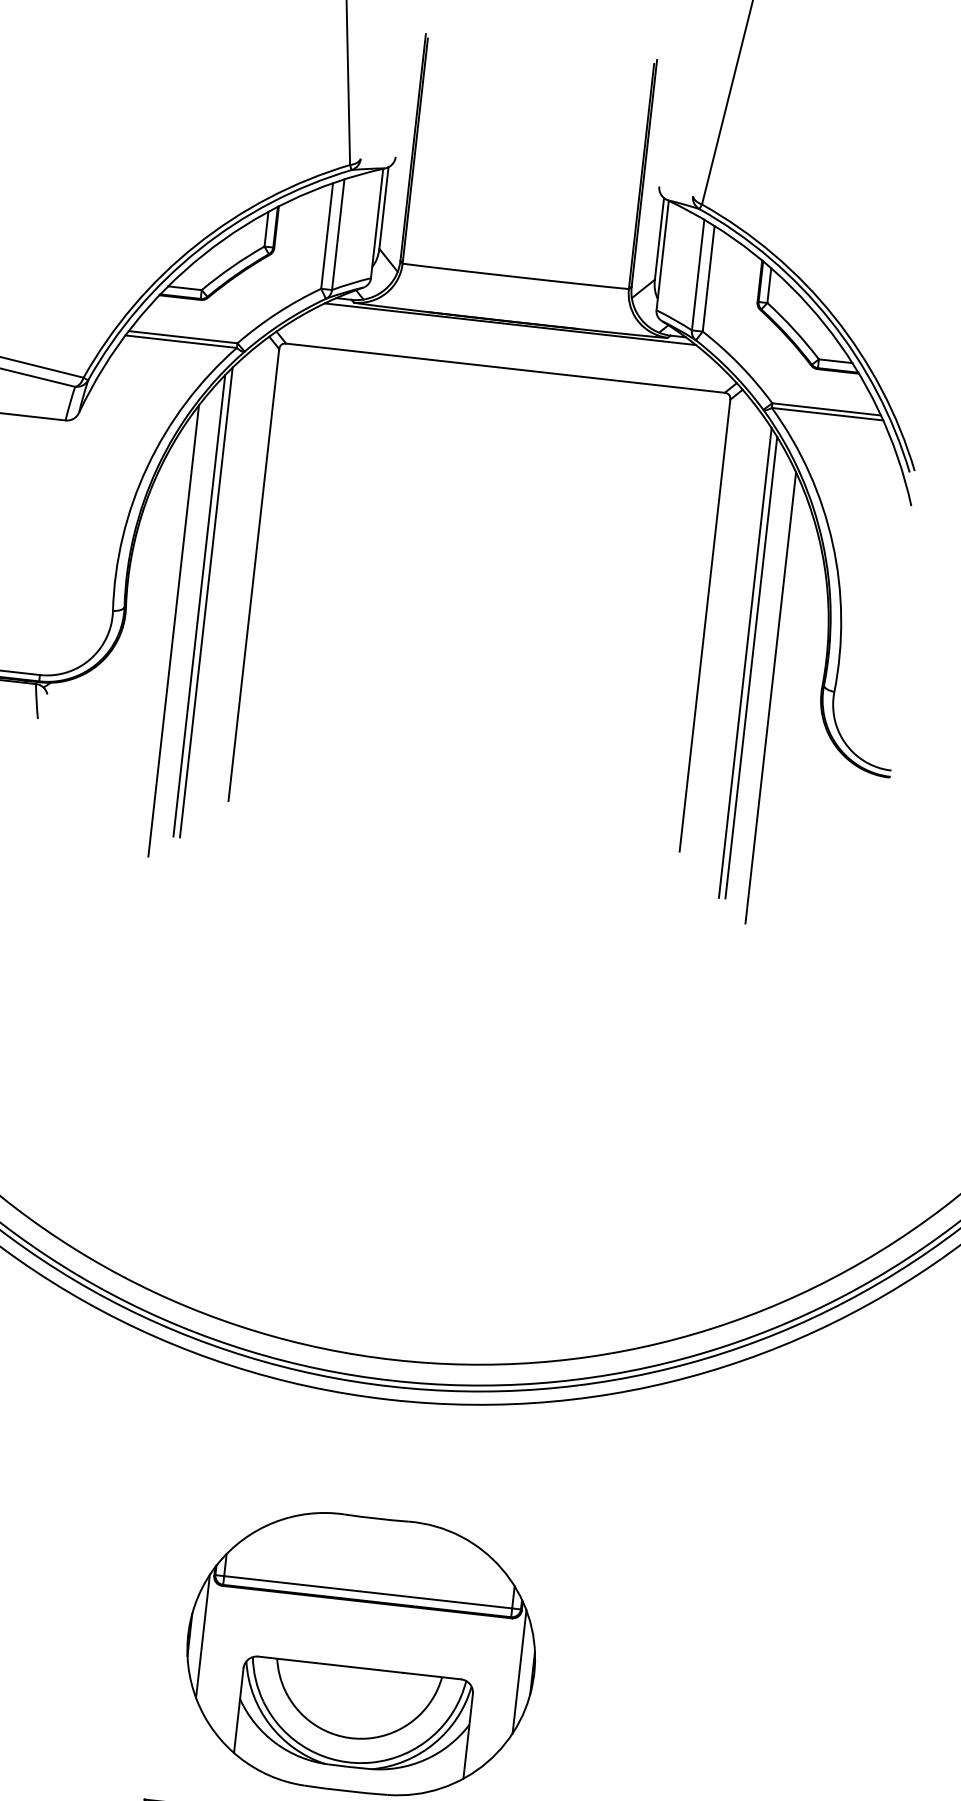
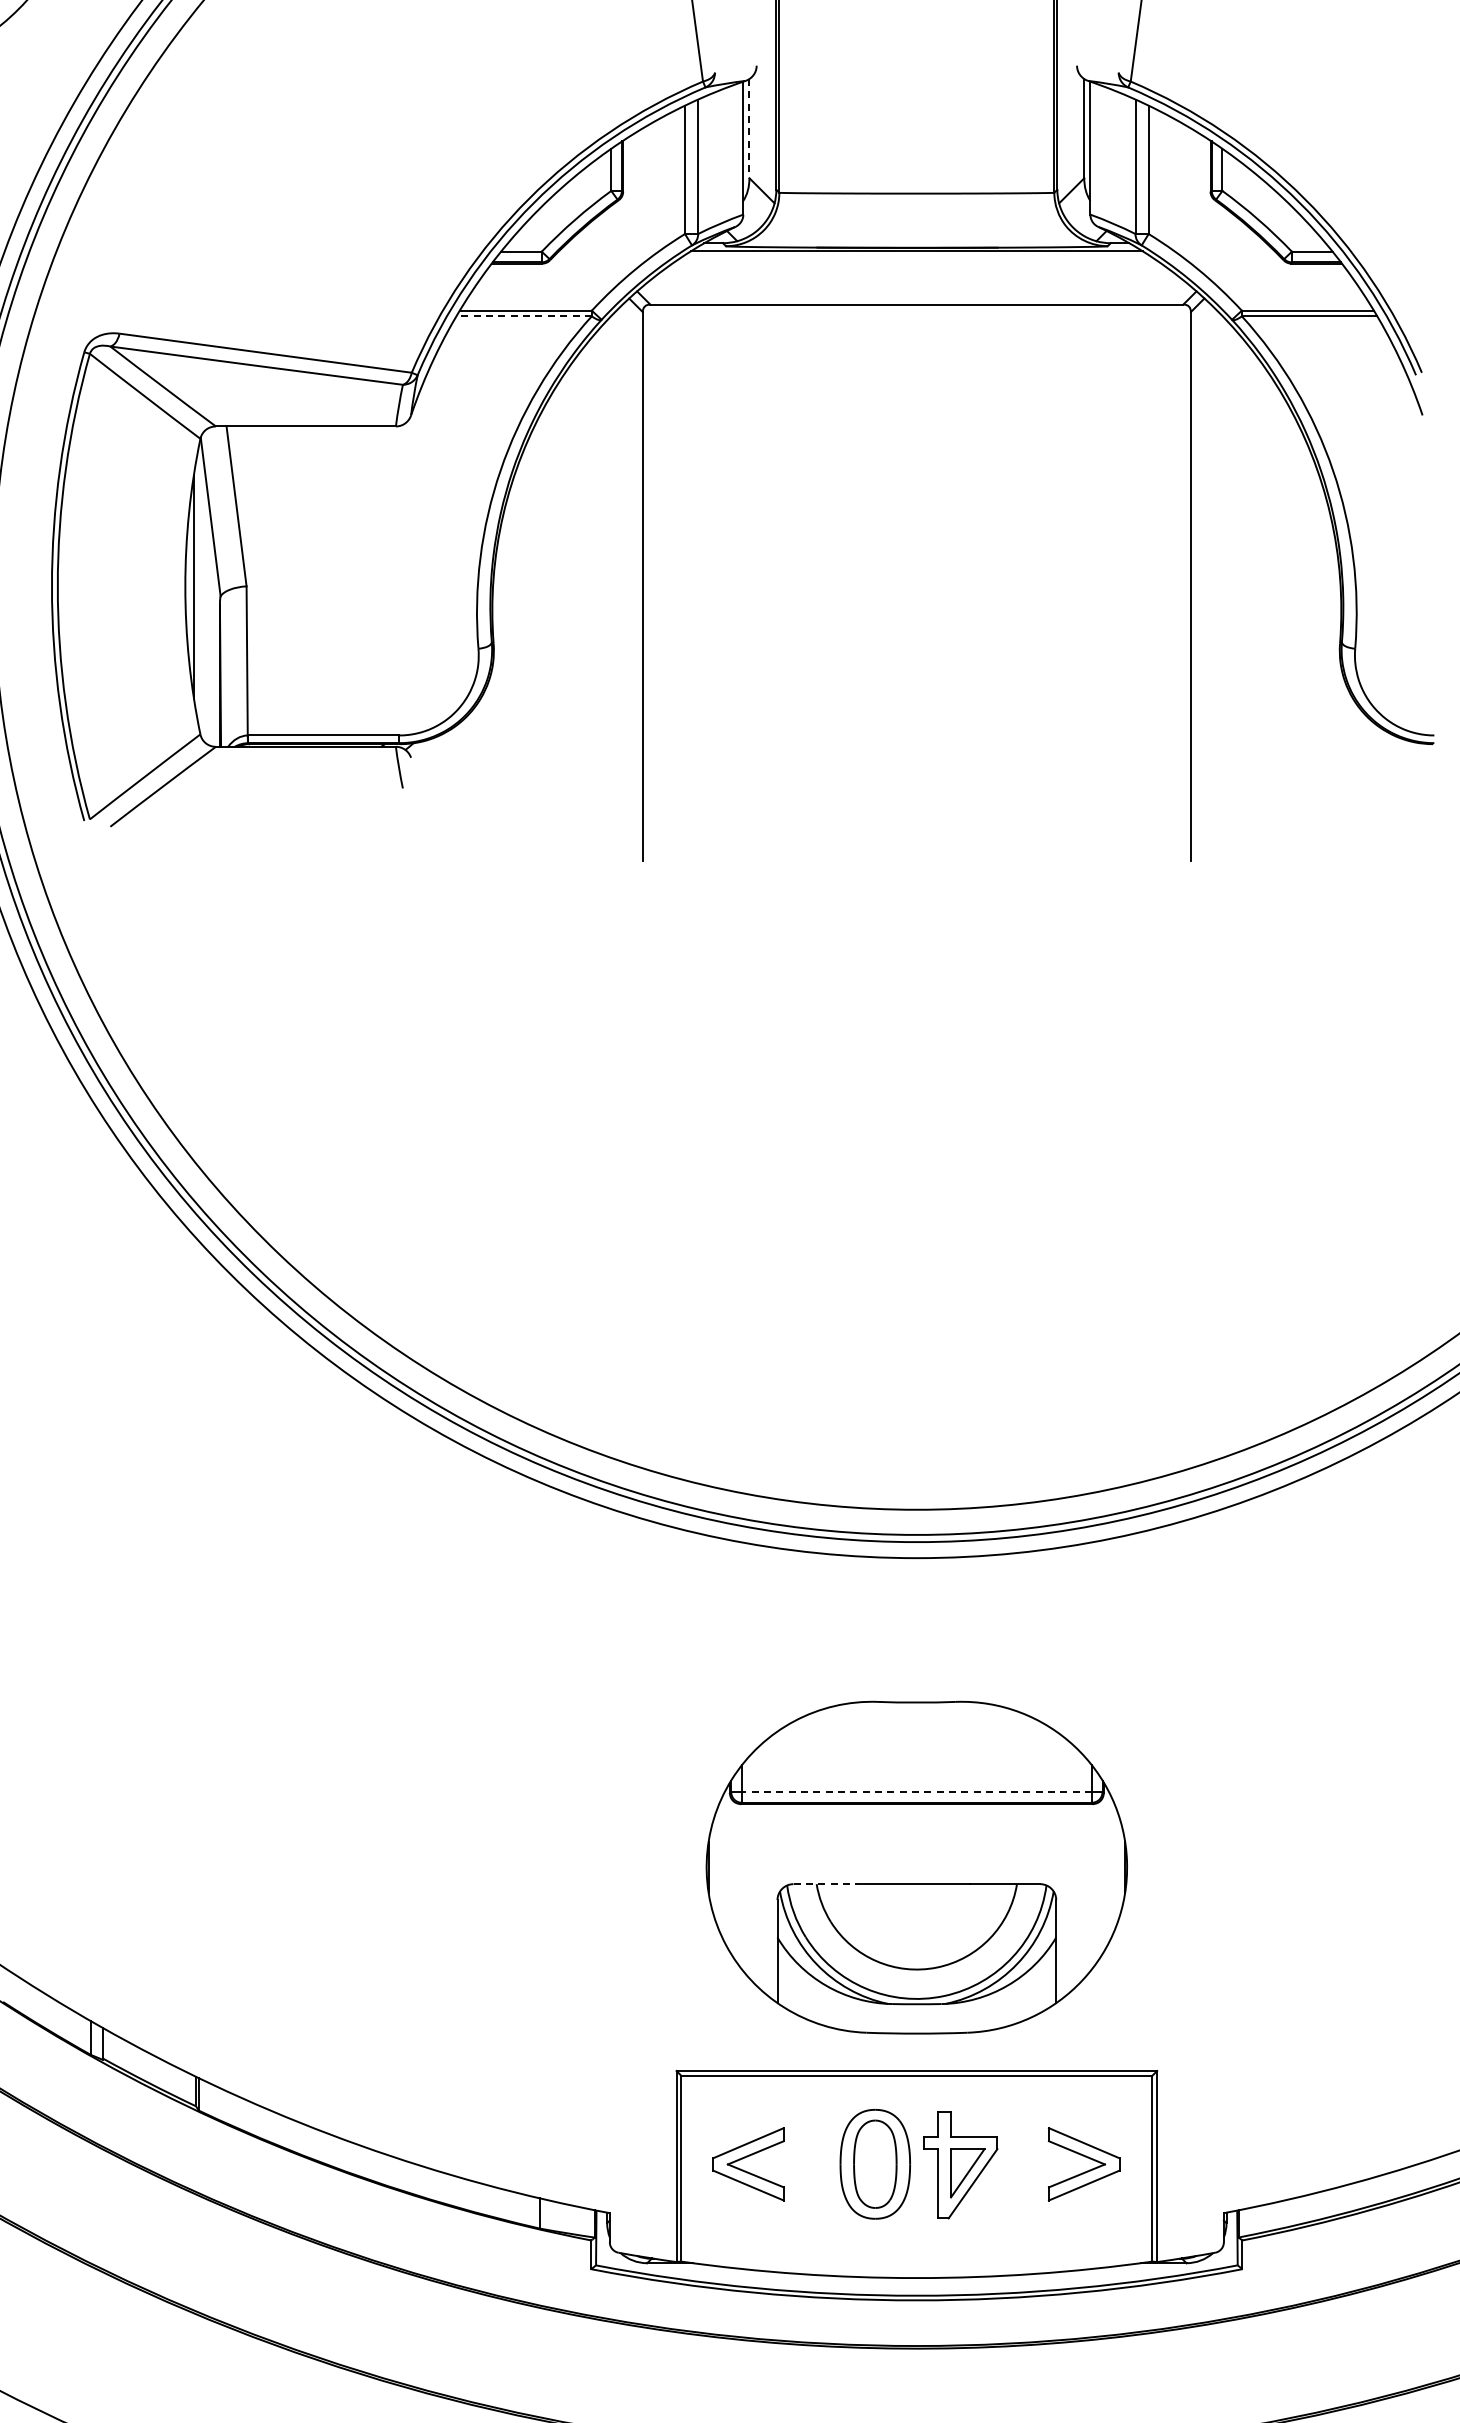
line: (384, 207) -> (749, 128), solid -> dashed
line: (181, 341) -> (524, 316), solid -> dashed
line: (206, 602) -> (589, 625), removed
line: (199, 605) -> (581, 630), removed
line: (174, 630) -> (554, 664), removed
line: (745, 662) -> (1244, 625), removed
line: (751, 667) -> (1252, 630), removed
line: (770, 697) -> (1279, 664), removed
line: (367, 1592) -> (916, 1792), solid -> dashed
line: (202, 1636) -> (724, 1867), removed
line: (286, 1660) -> (828, 1884), solid -> dashed
line: (519, 1672) -> (1109, 1867), removed

